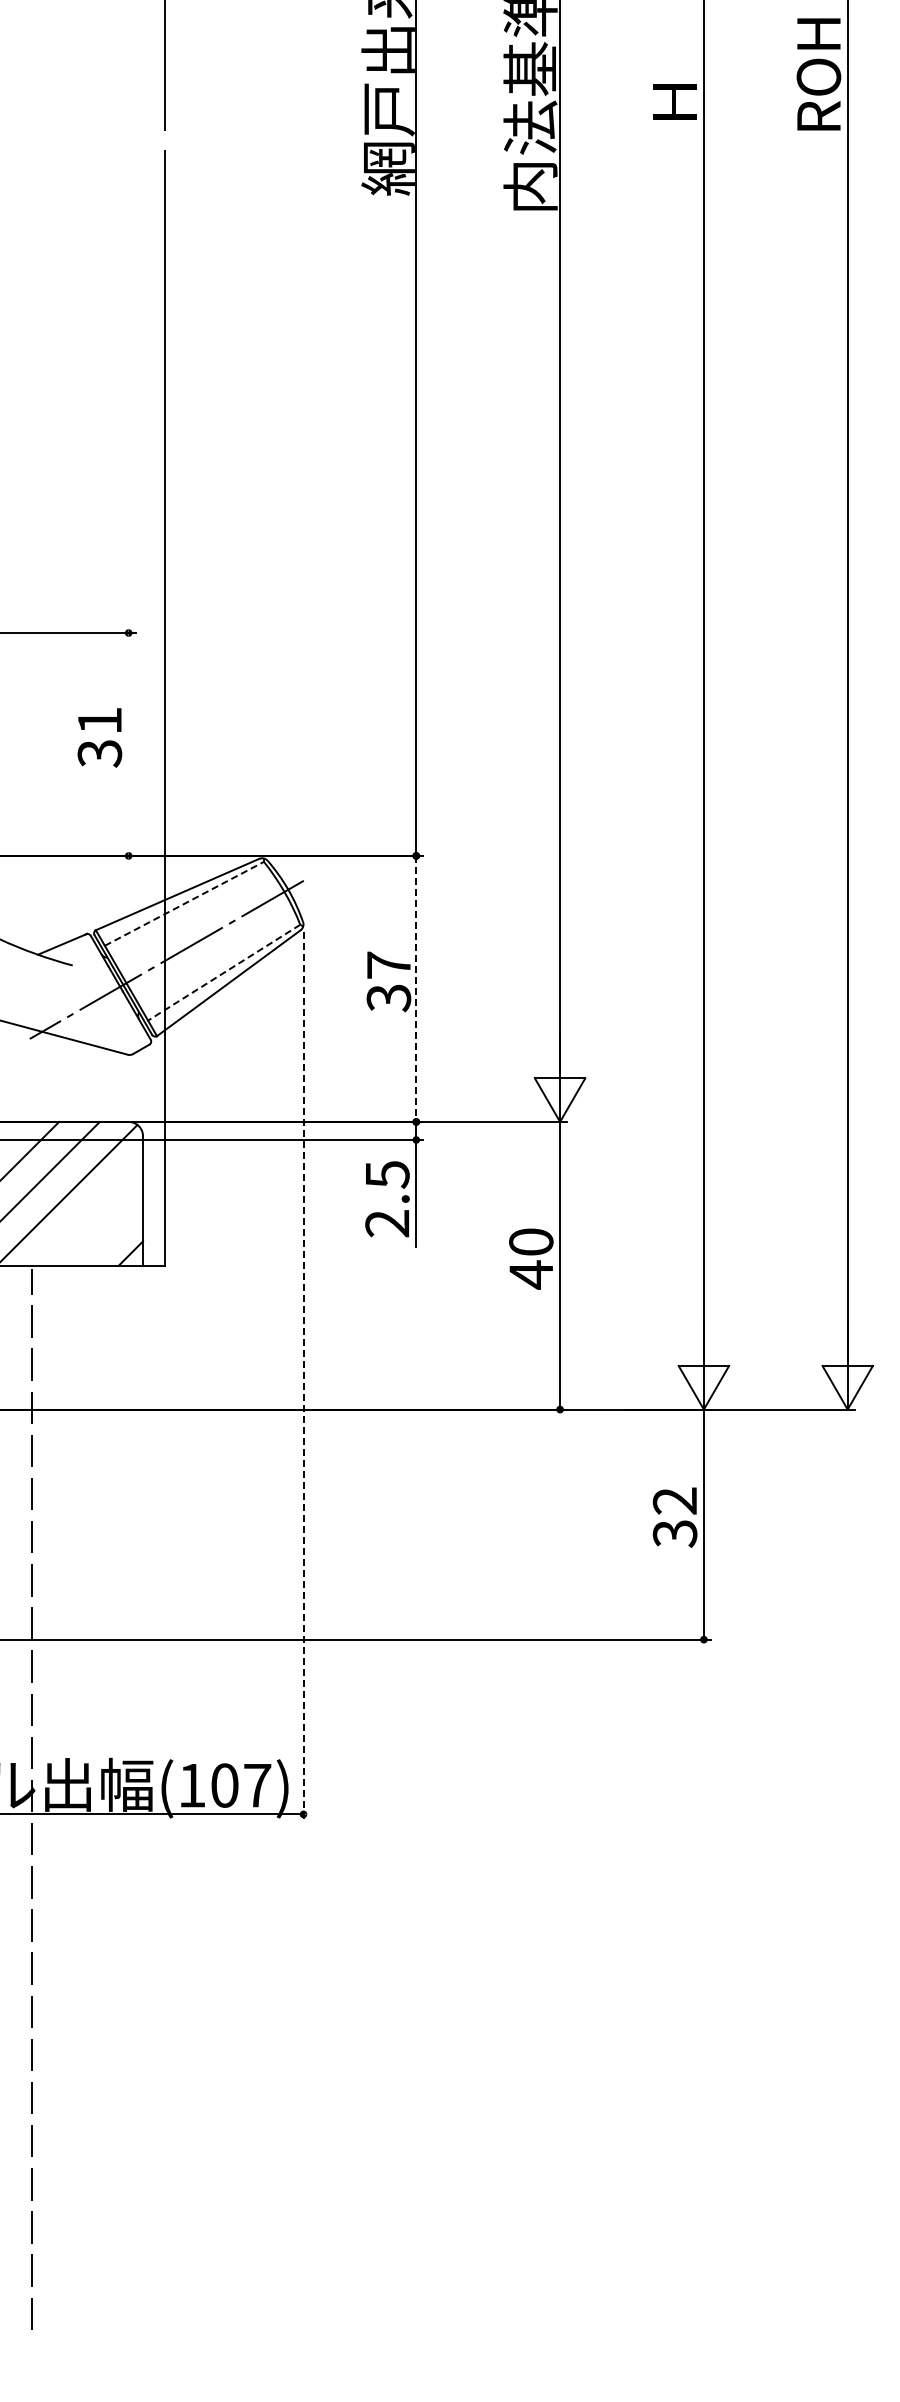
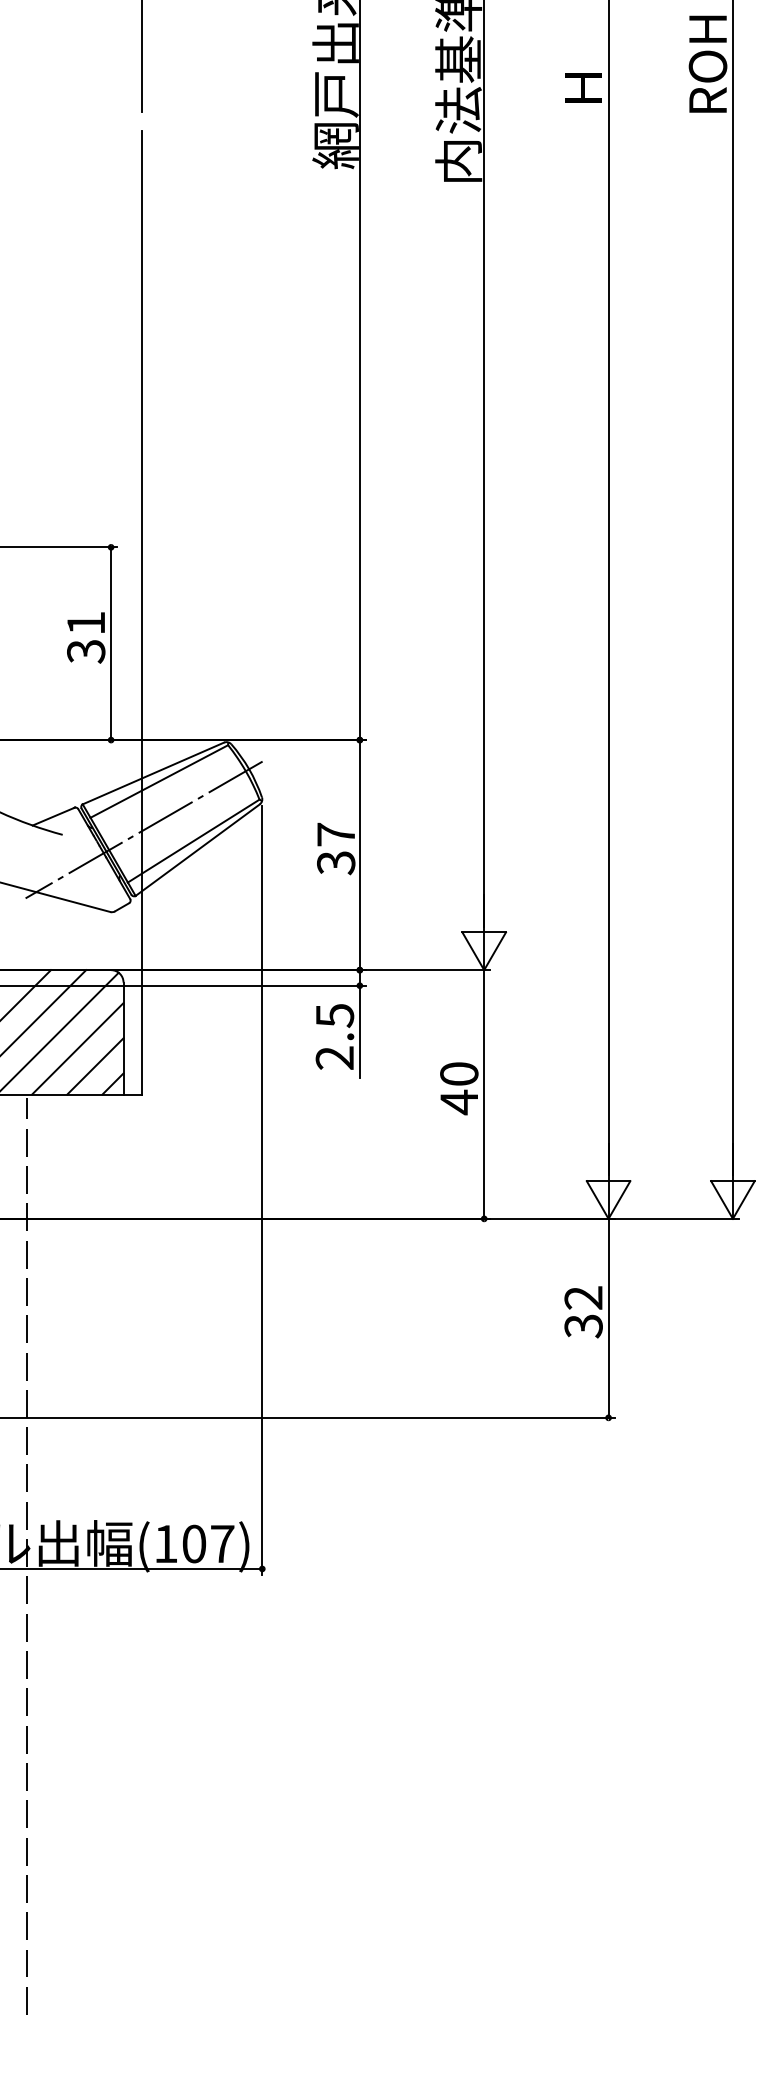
line: (128, 744) -> (110, 643), added
line: (184, 903) -> (159, 781), dashed -> solid
line: (224, 972) -> (193, 840), dashed -> solid
line: (416, 989) -> (360, 855), dashed -> solid
line: (90, 1212) -> (78, 1048), added
line: (110, 1232) -> (95, 1065), added
line: (303, 1376) -> (262, 1190), dashed -> solid

